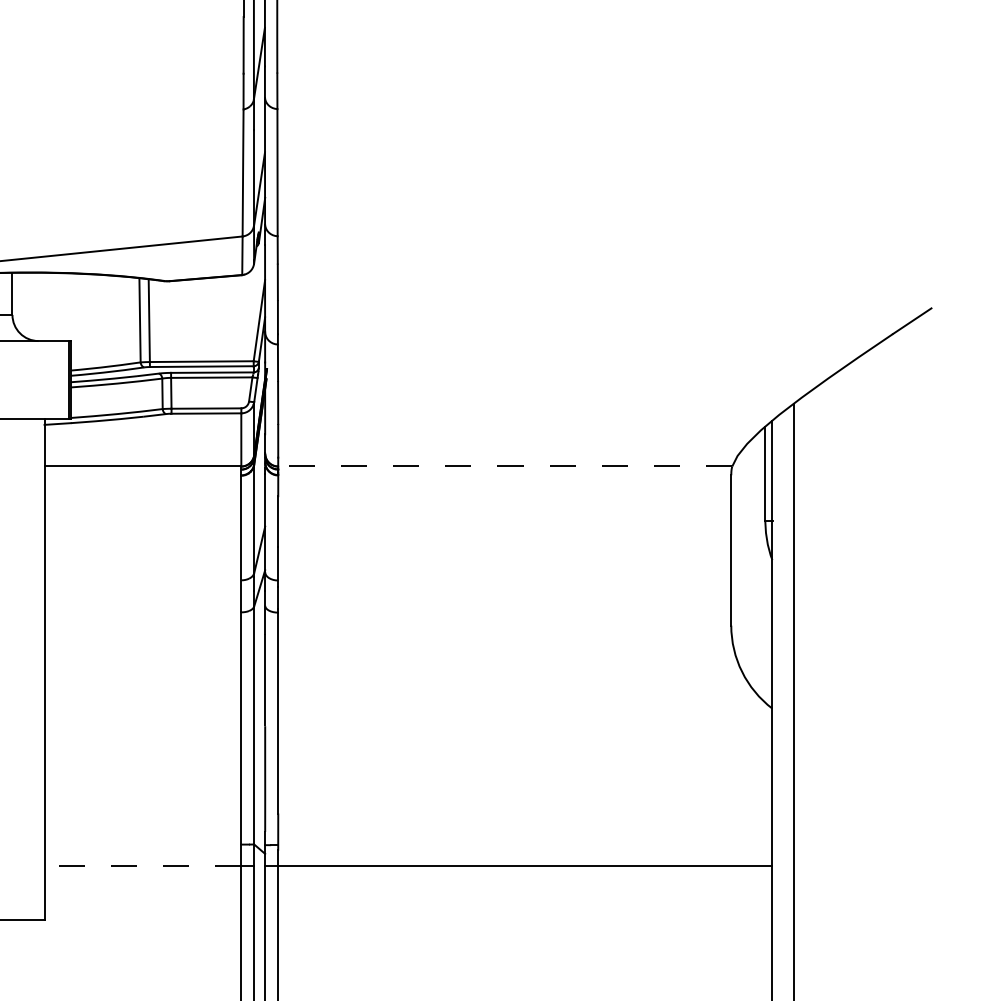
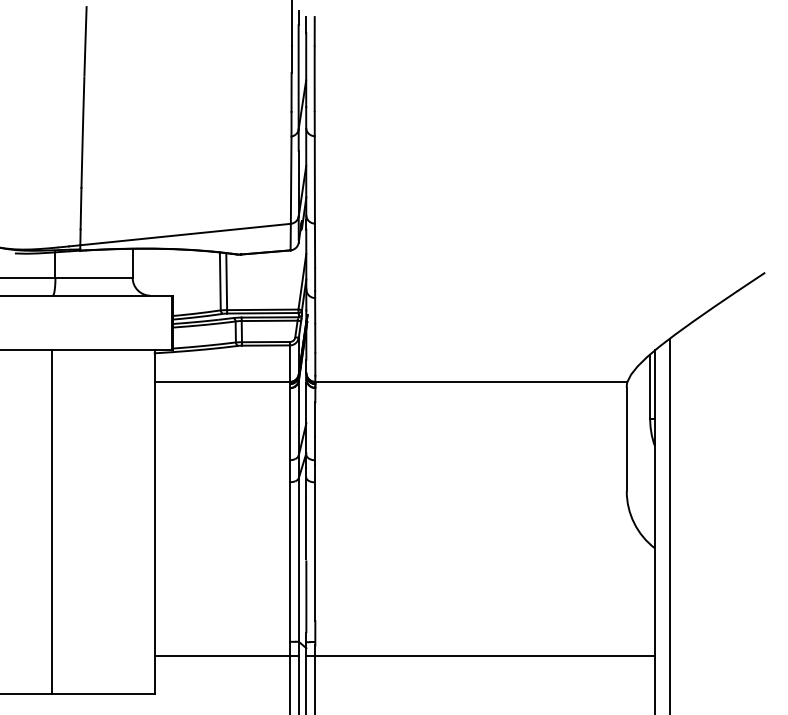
line: (503, 465) -> (470, 381), dashed -> solid
line: (143, 865) -> (222, 656), dashed -> solid

